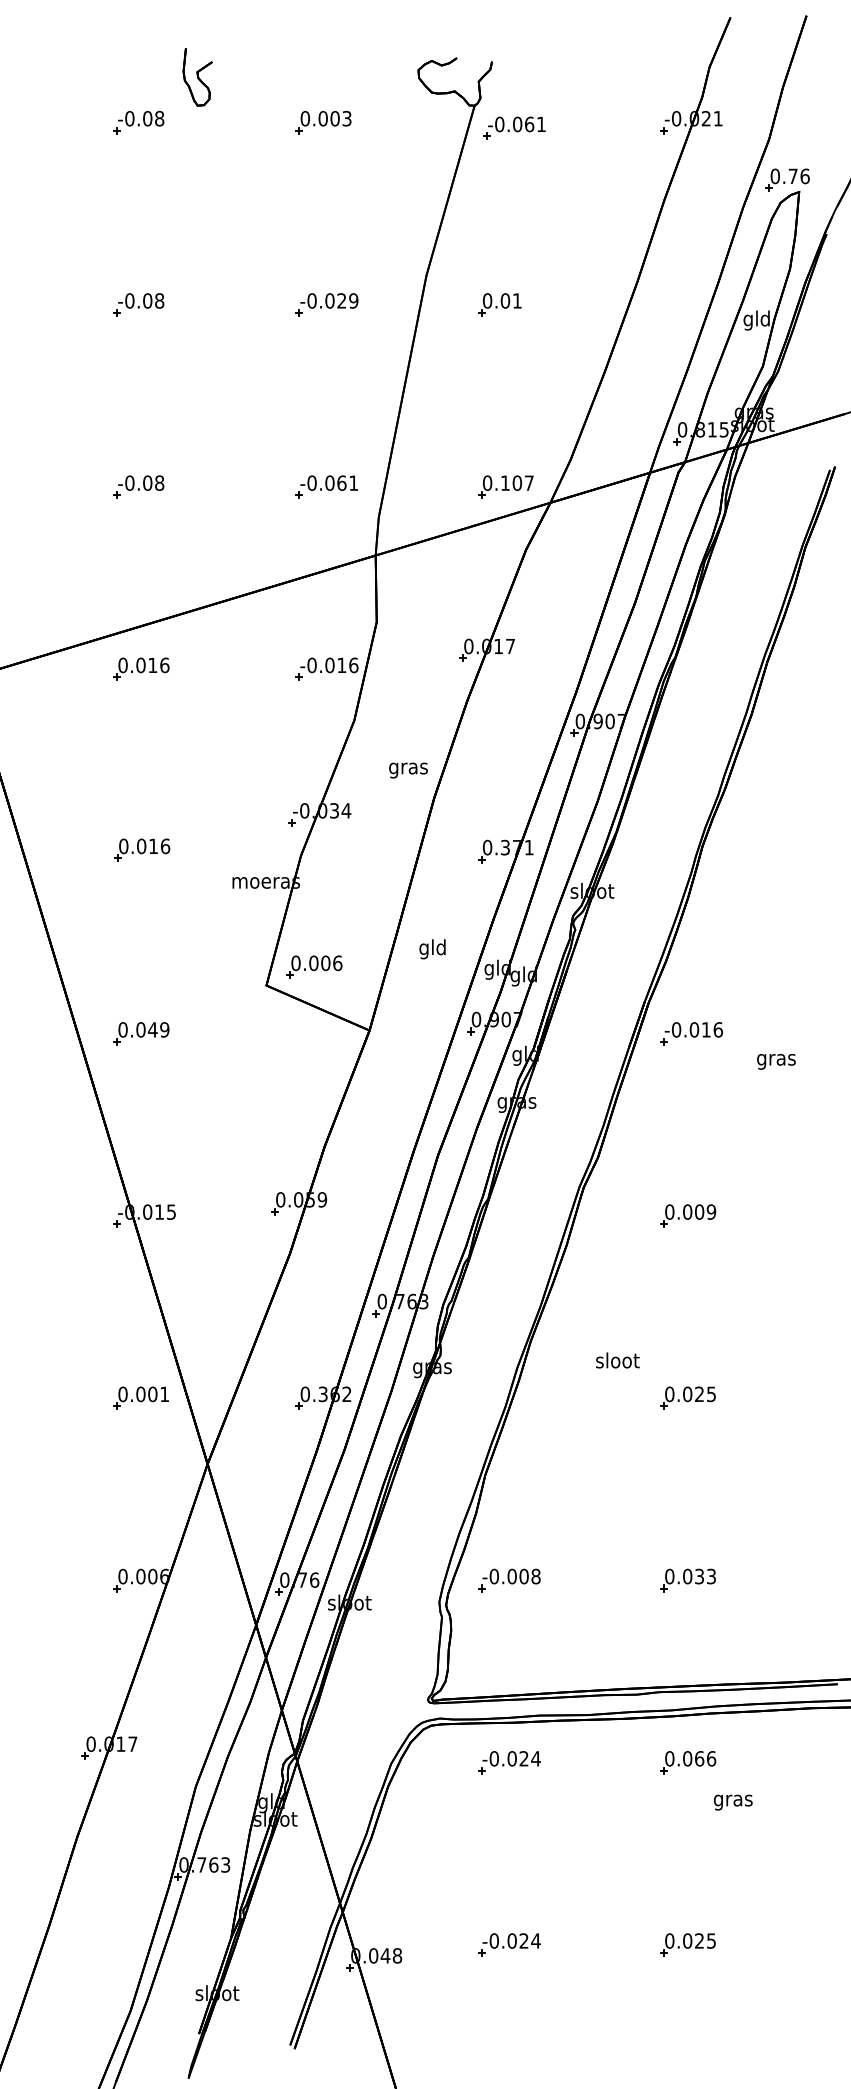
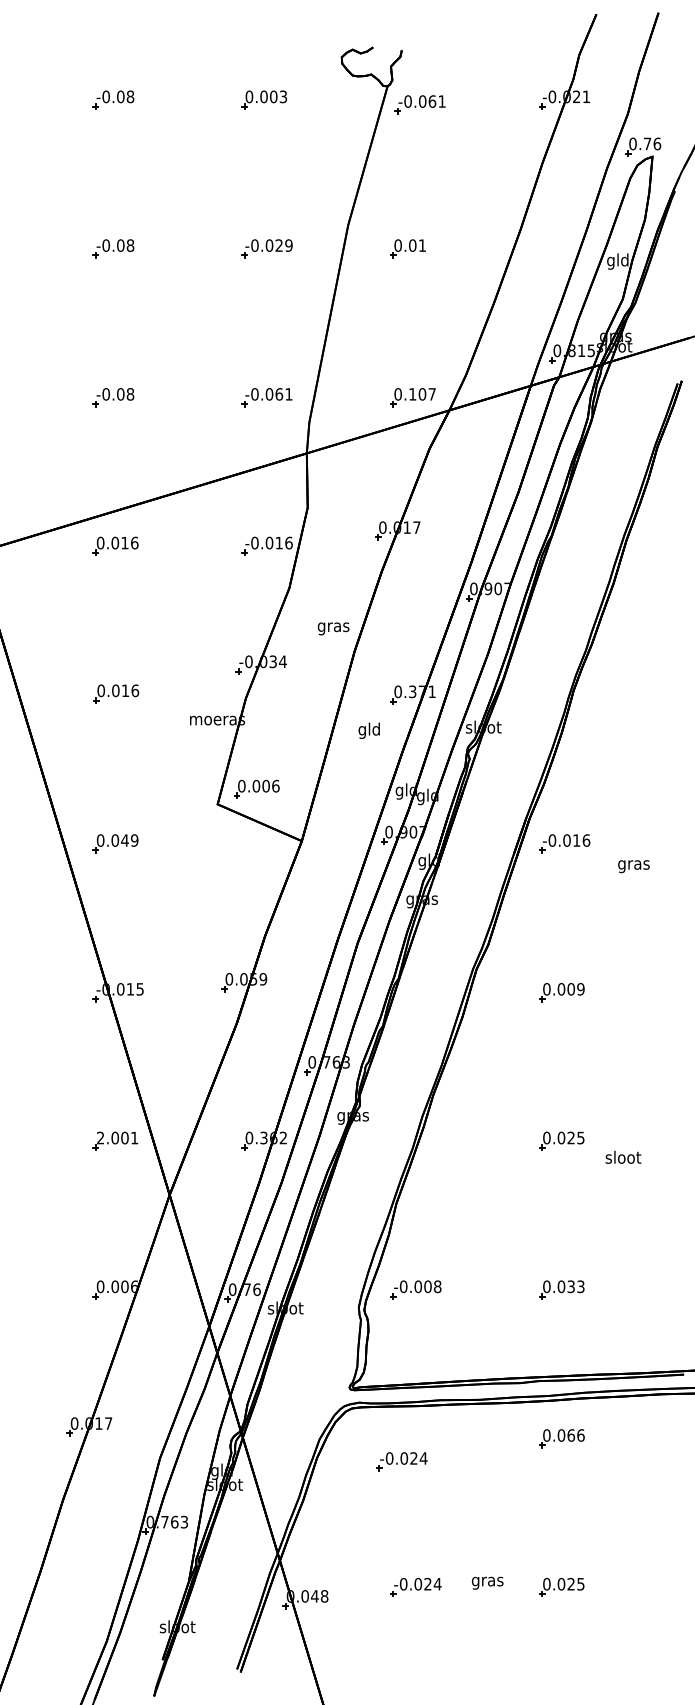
part: (197, 77) -> (161, 63), removed
text: (431, 948) -> (368, 730), moved
text: (617, 1360) -> (623, 1157), moved
text: (122, 1393) -> (100, 1137), 0.001 -> 2.001
part: (508, 1762) -> (401, 1461), moved
text: (733, 1801) -> (487, 1582), moved

